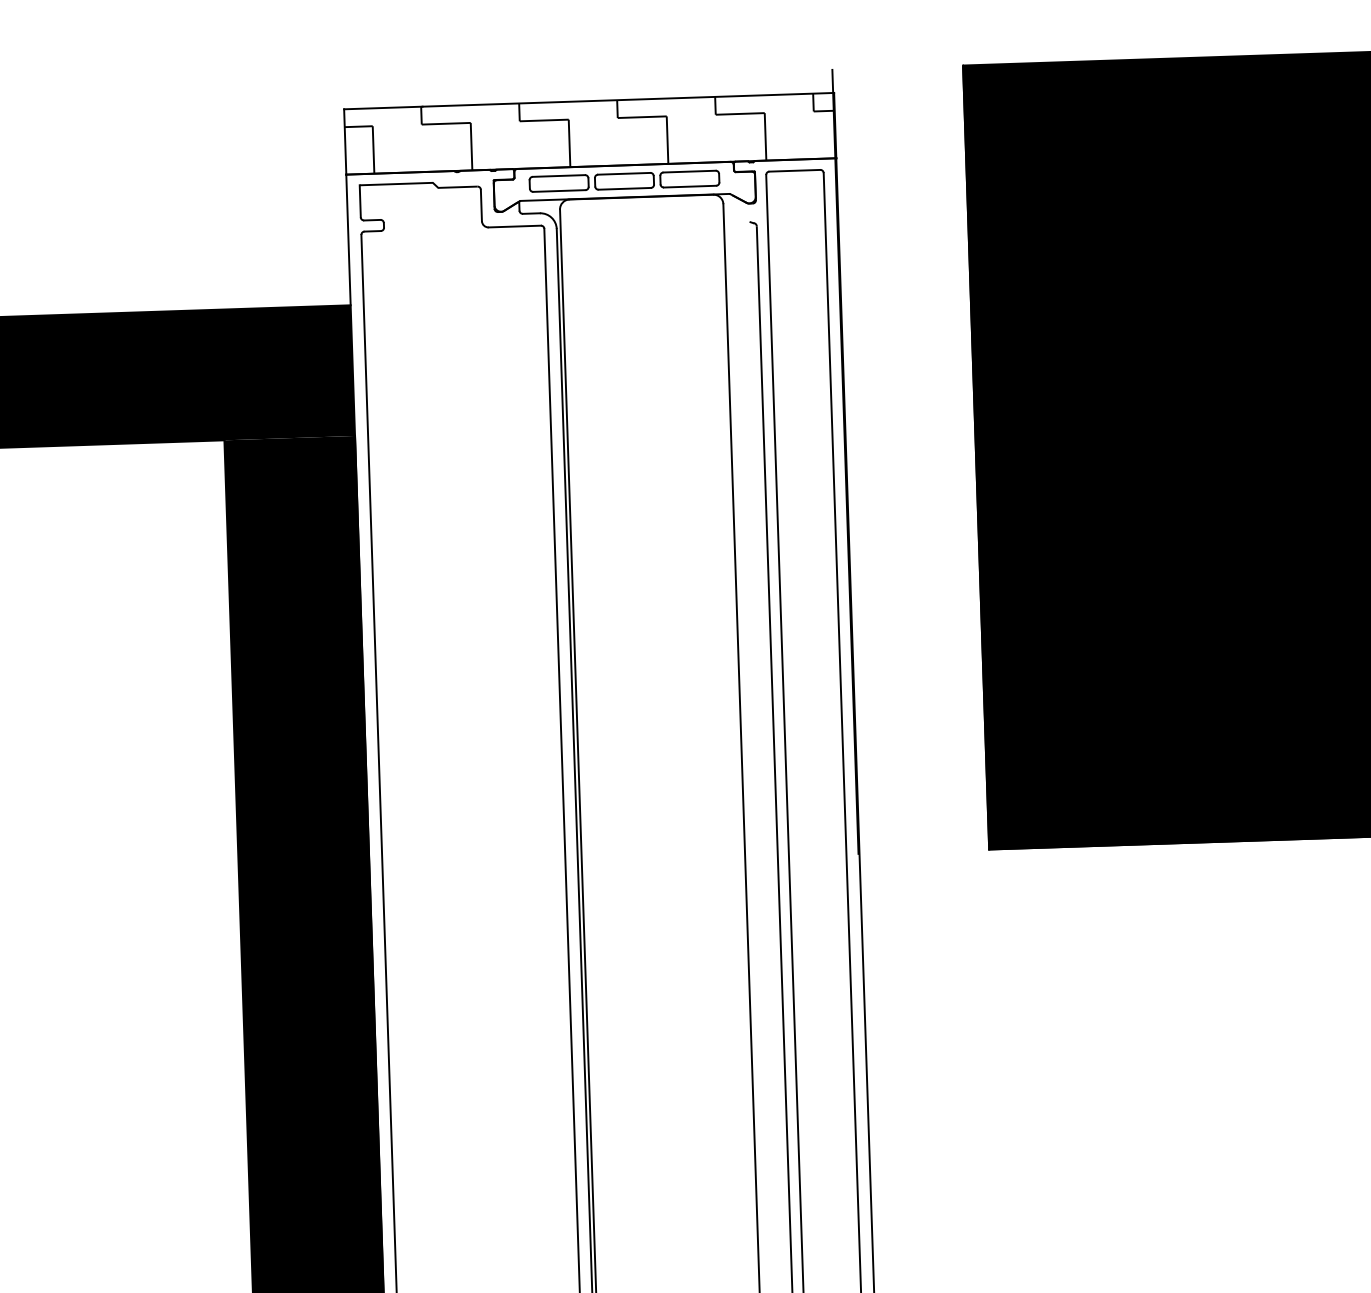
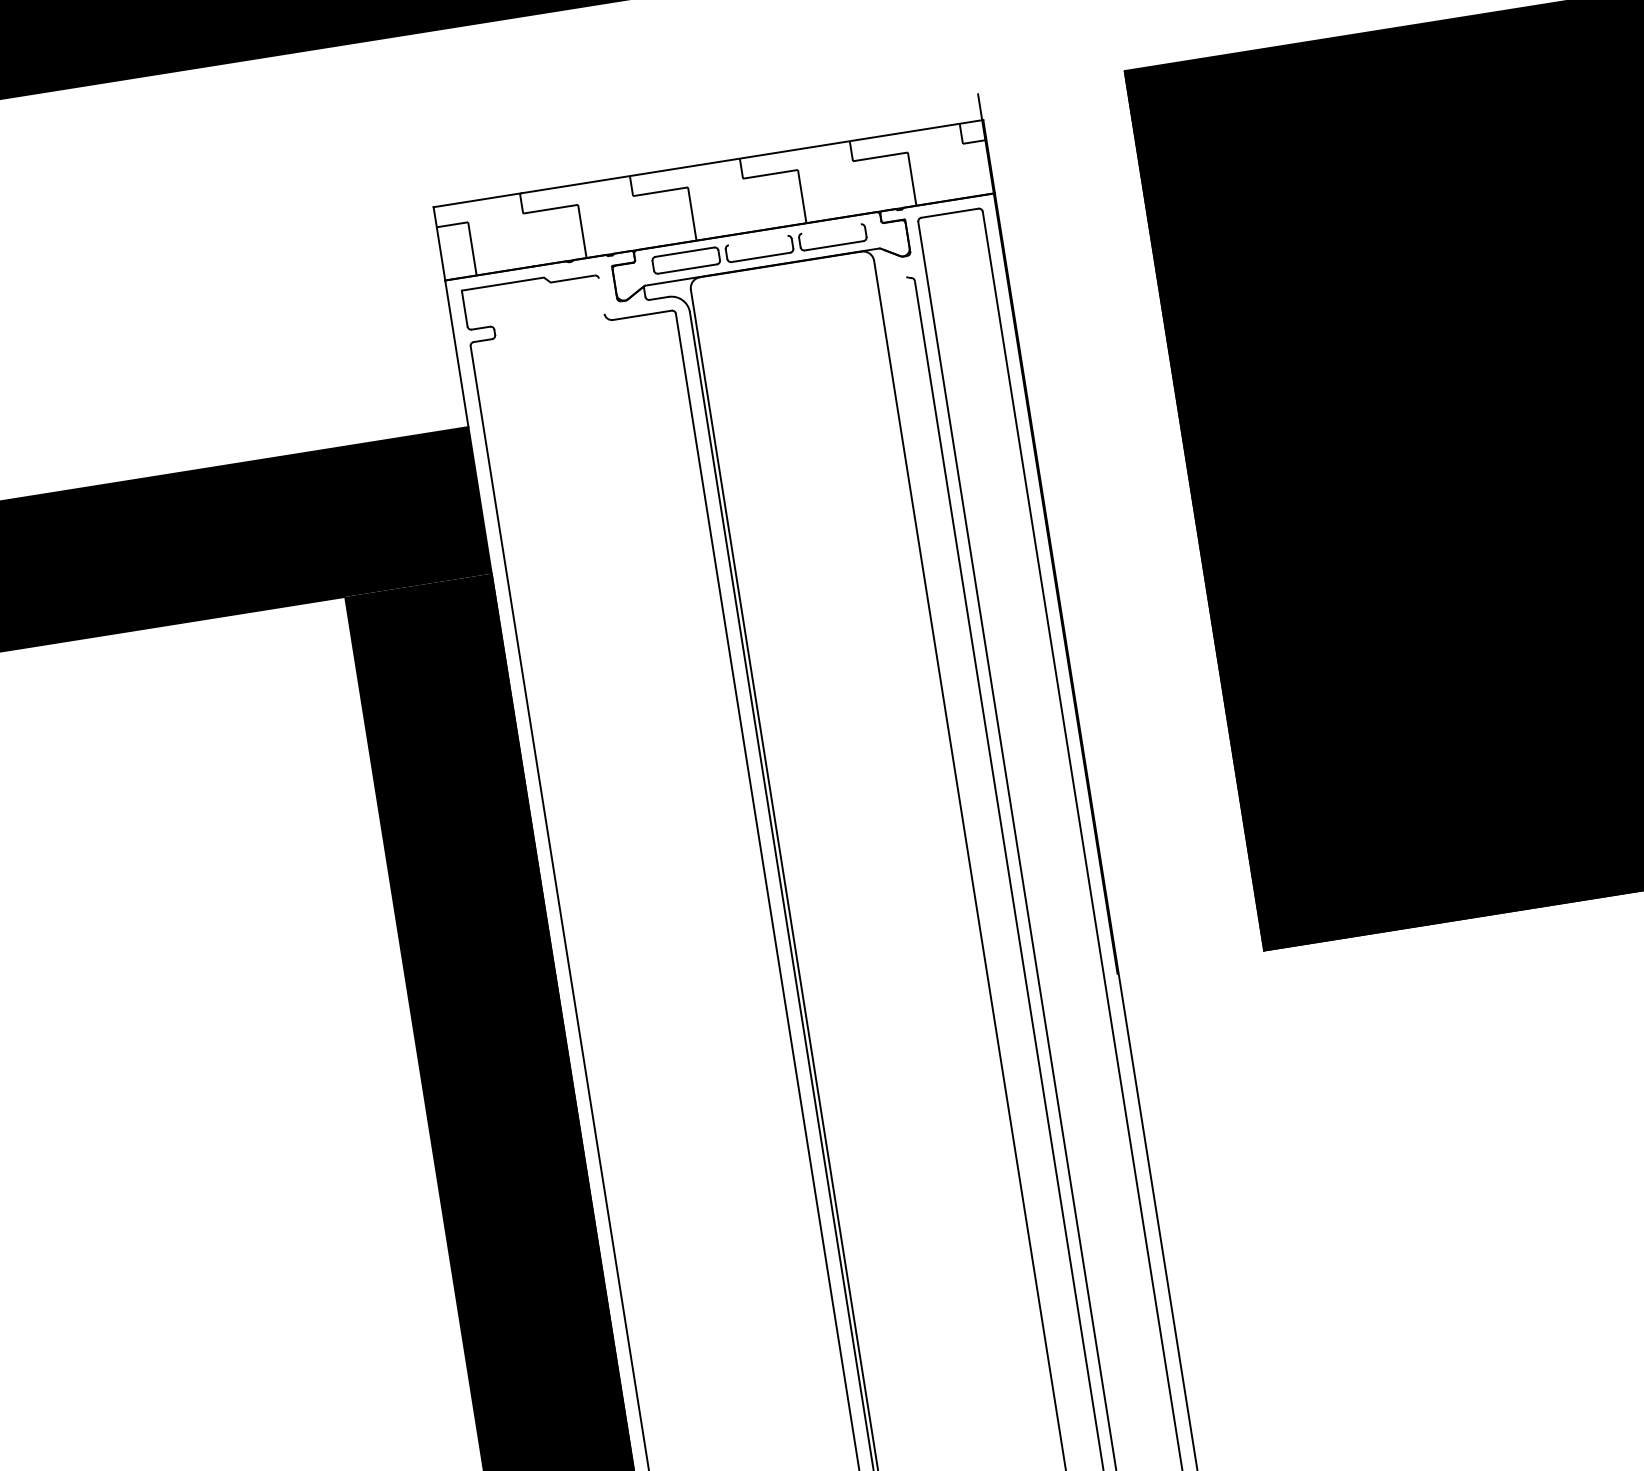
line: (689, 171) -> (831, 228), removed
line: (623, 173) -> (757, 240), removed
line: (481, 204) -> (601, 295), removed

